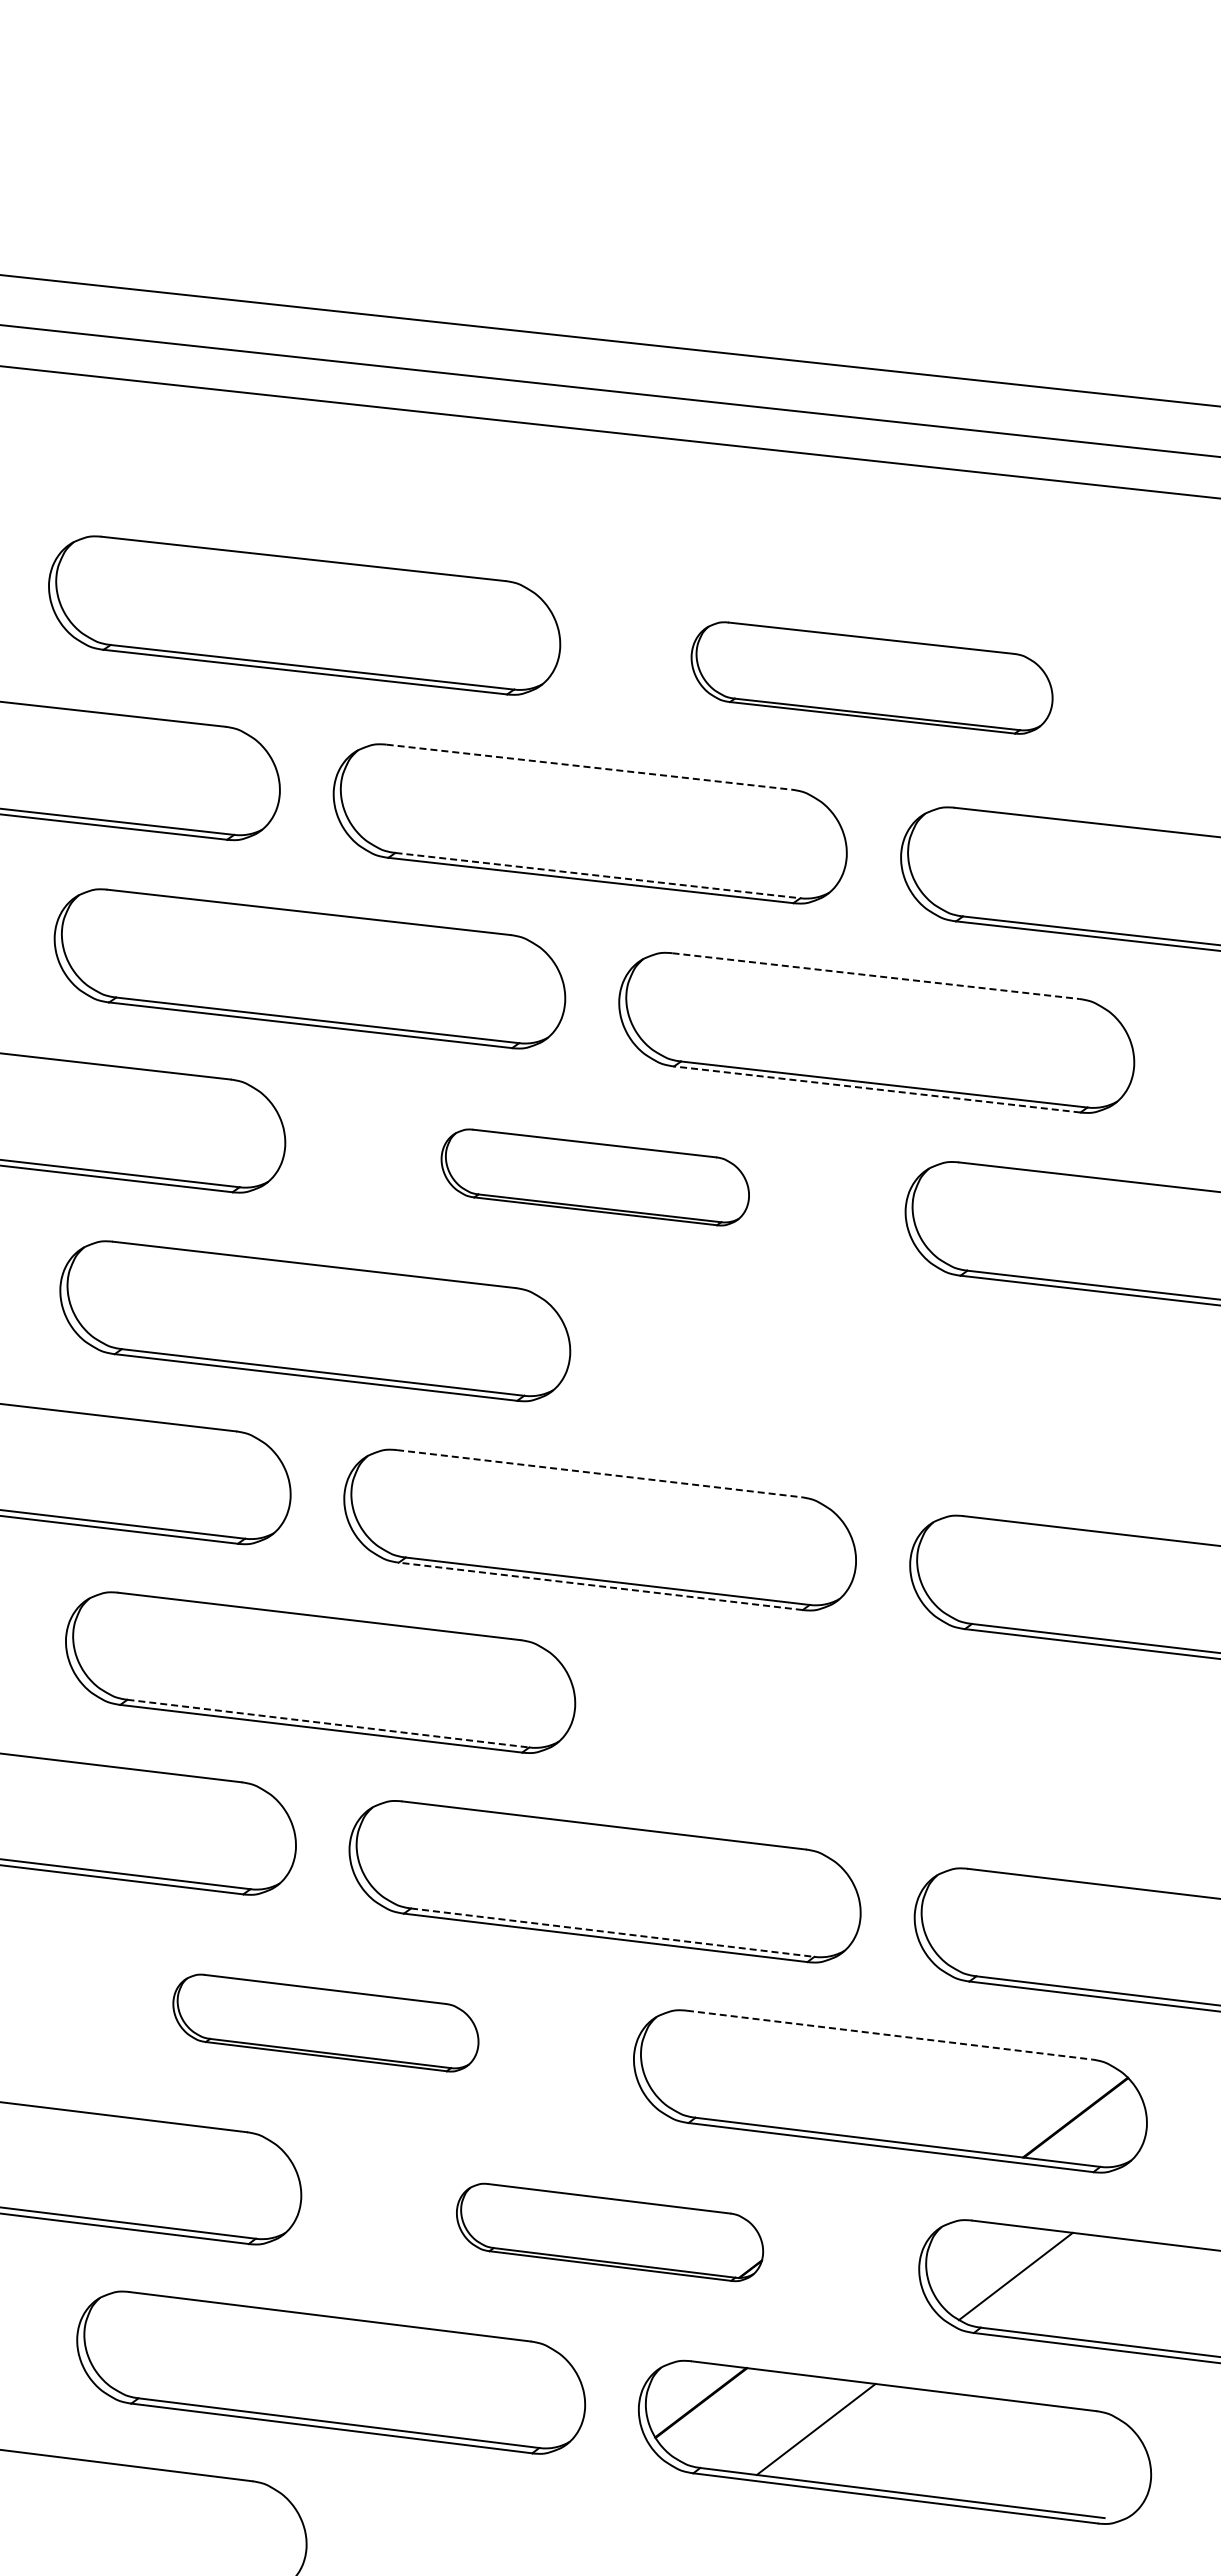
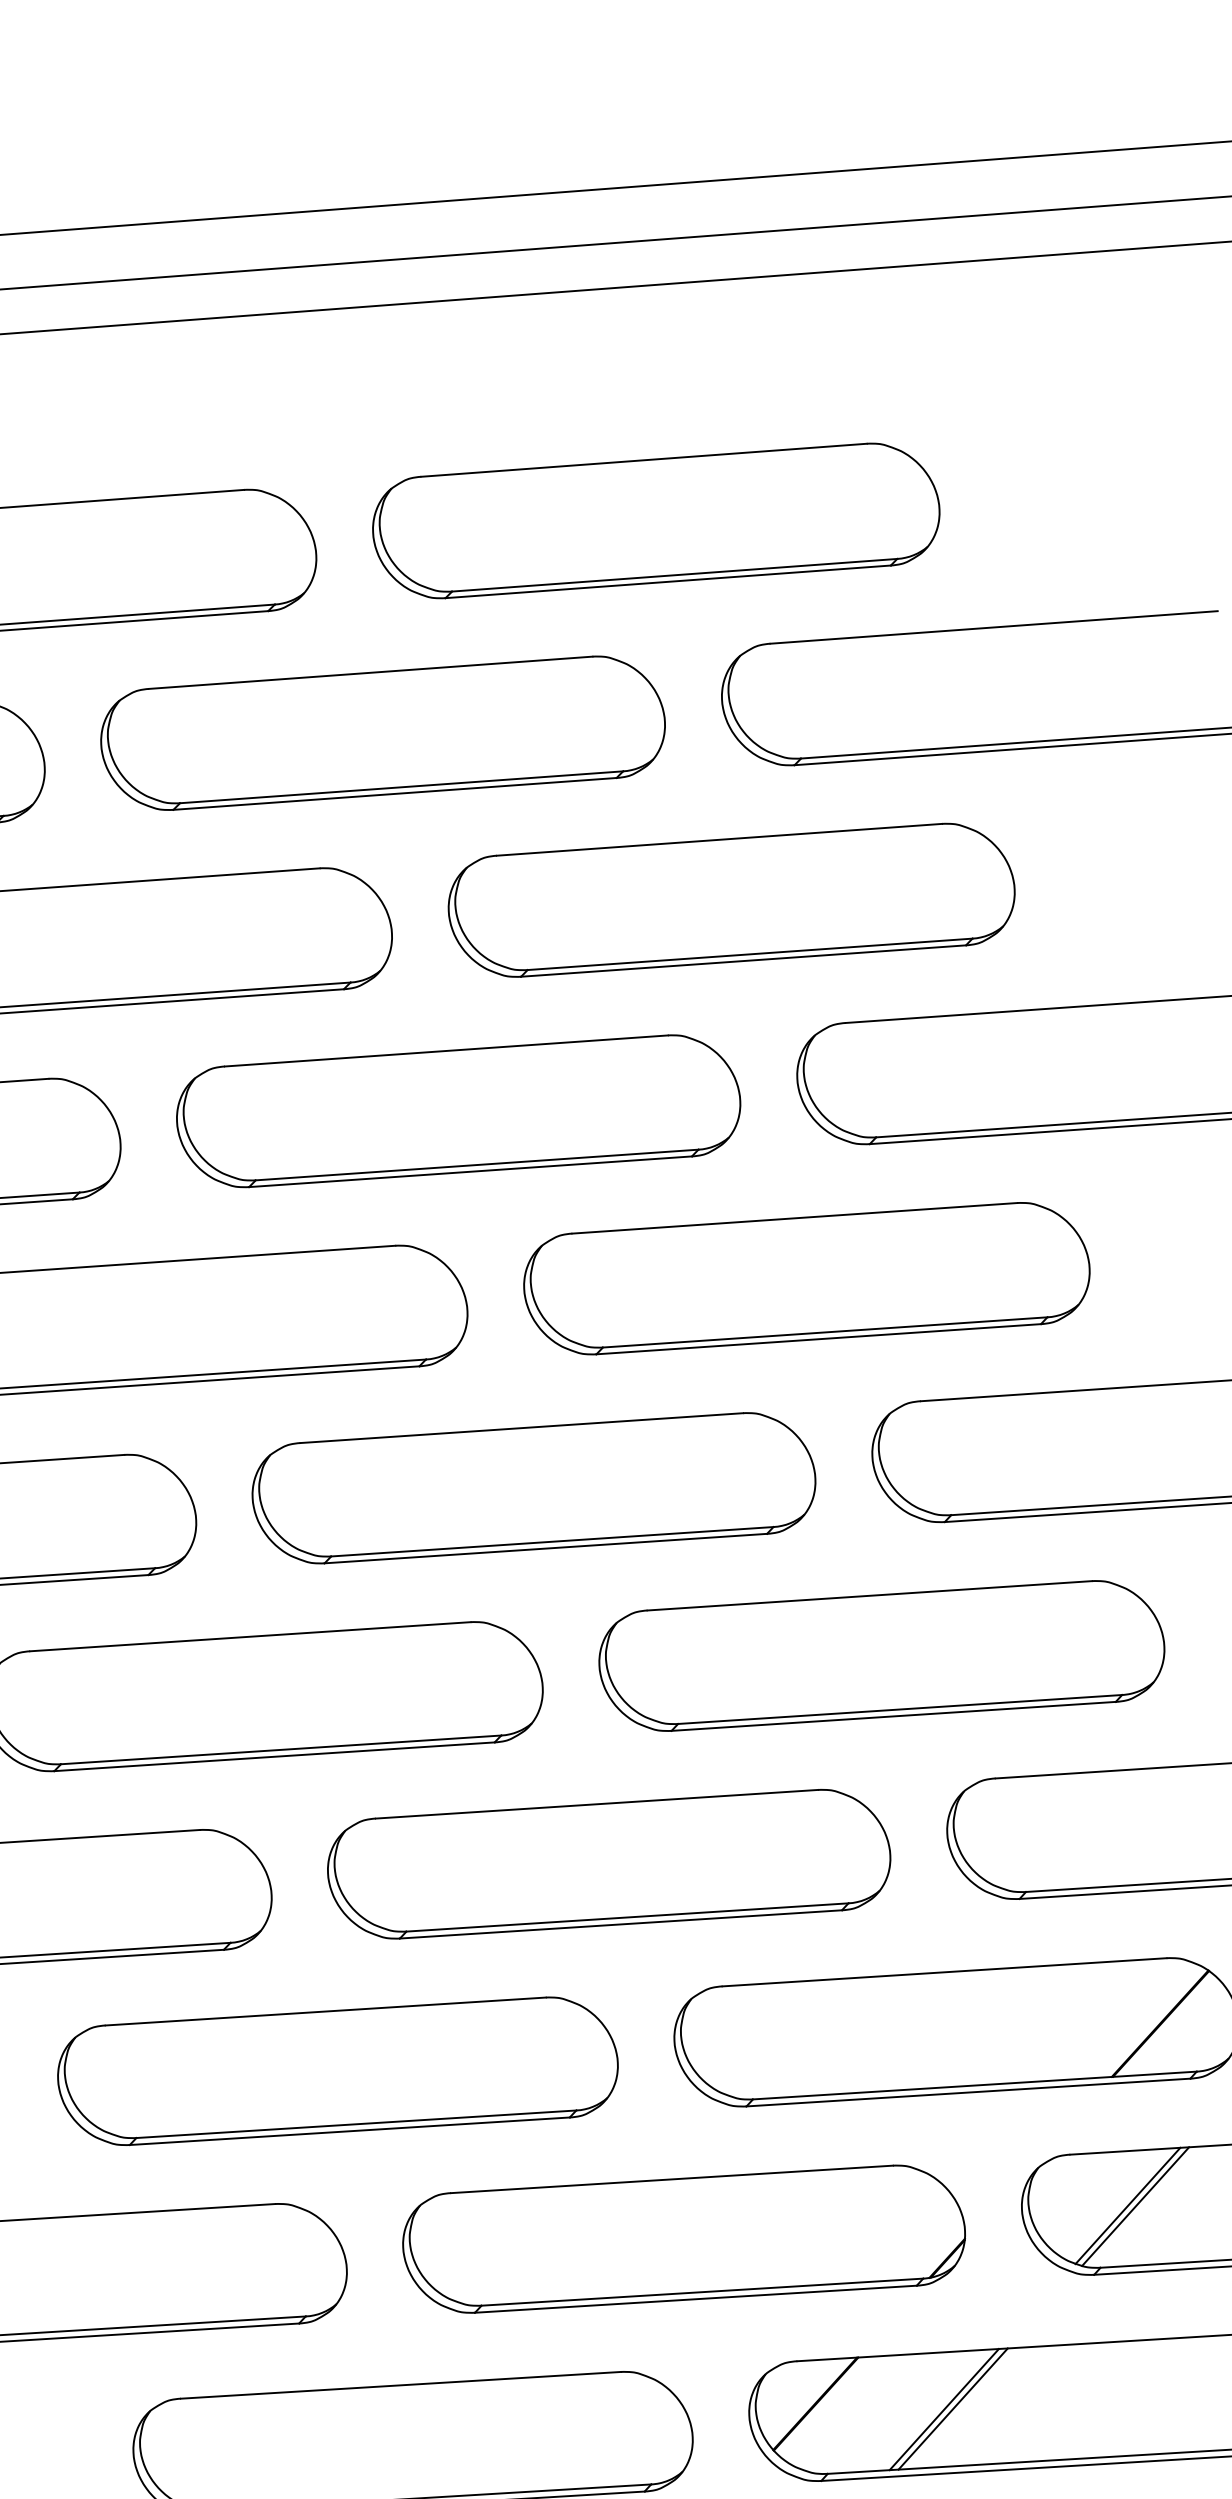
part: (871, 677) -> (655, 520), size x1.43
line: (589, 767) -> (371, 673), dashed -> solid
line: (597, 875) -> (401, 787), dashed -> solid
line: (875, 976) -> (719, 840), dashed -> solid
line: (877, 1089) -> (743, 961), dashed -> solid
part: (595, 1177) -> (458, 1111), size x1.67
part: (881, 1386) -> (807, 1278), added
line: (599, 1473) -> (522, 1427), dashed -> solid
line: (600, 1586) -> (545, 1548), dashed -> solid
line: (328, 1723) -> (281, 1749), dashed -> solid
part: (885, 1739) -> (881, 1656), added
line: (613, 1932) -> (628, 1917), dashed -> solid
part: (325, 2022) -> (337, 2070), size x1.67
line: (890, 2035) -> (945, 1972), dashed -> solid
part: (609, 2232) -> (683, 2239), size x1.67
line: (1022, 2278) -> (1135, 2206), added
line: (823, 2429) -> (952, 2408), added

